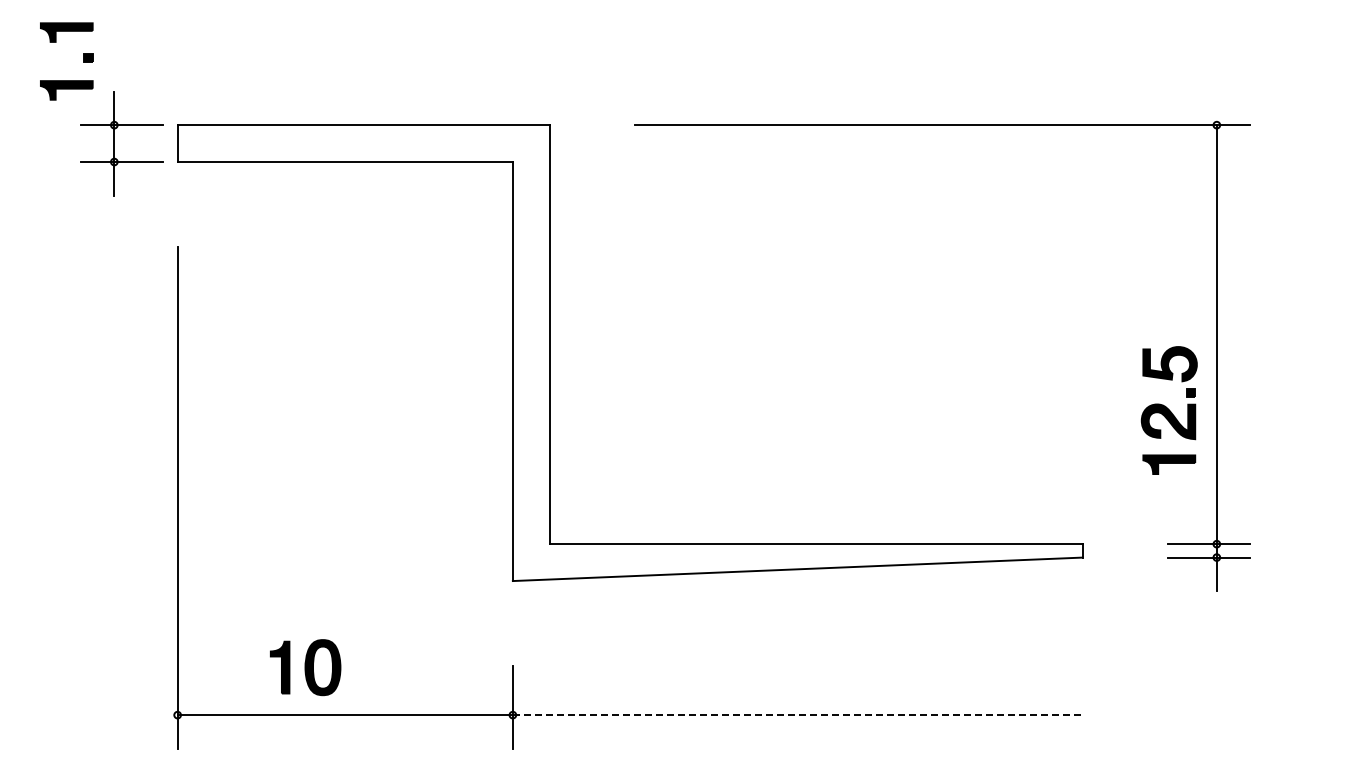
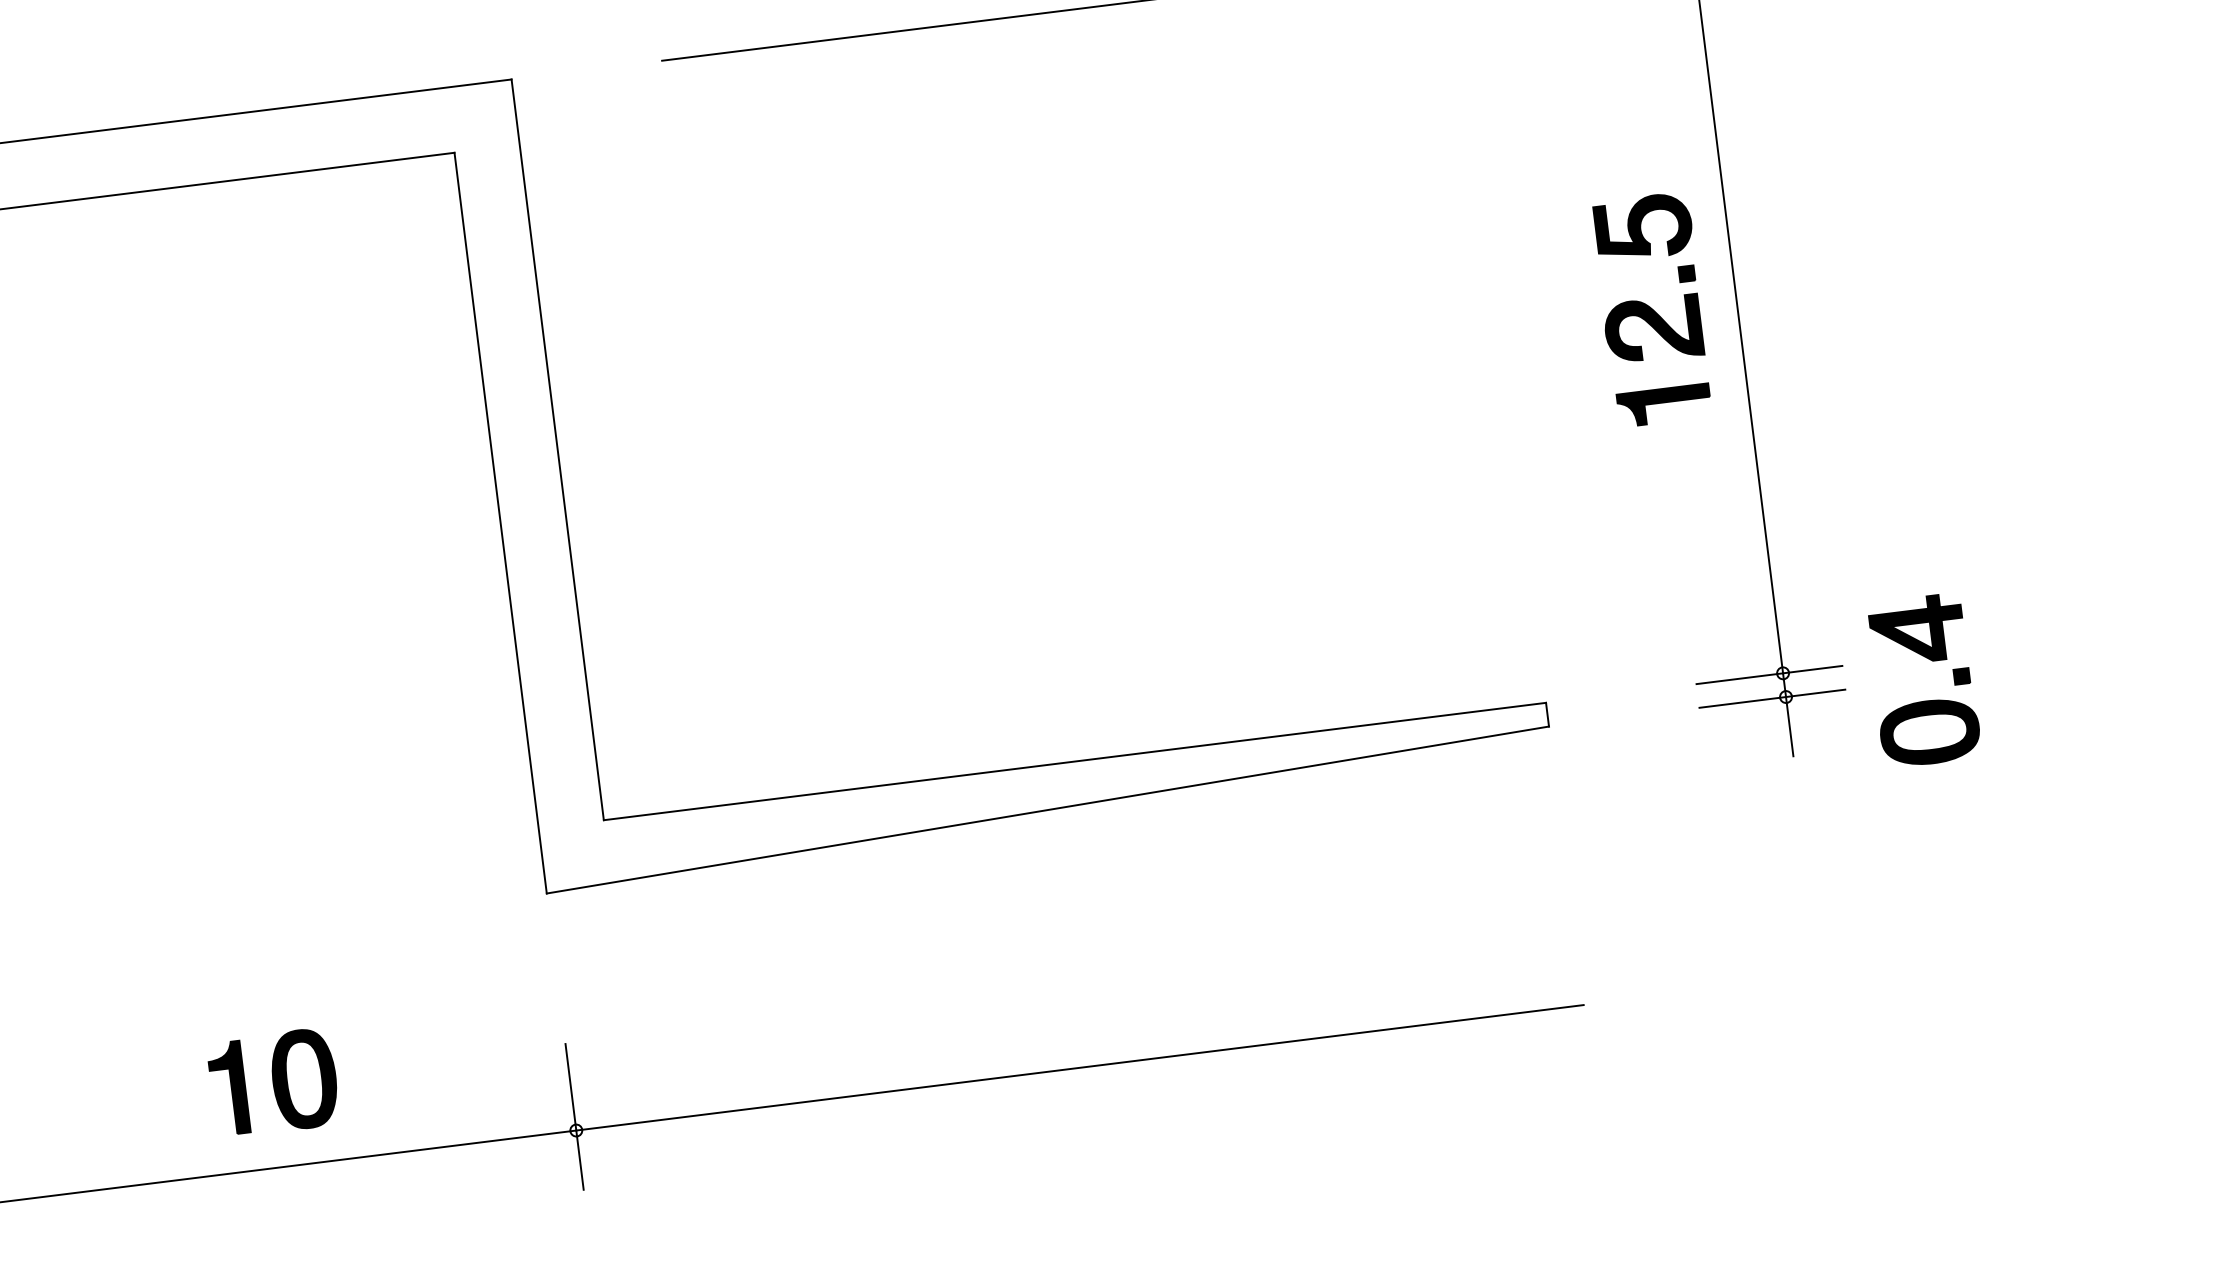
part: (1168, 410) -> (1651, 309), moved
part: (1300, 548) -> (1931, 662), added
part: (305, 667) -> (273, 1082), moved
line: (797, 715) -> (1079, 1068), dashed -> solid

